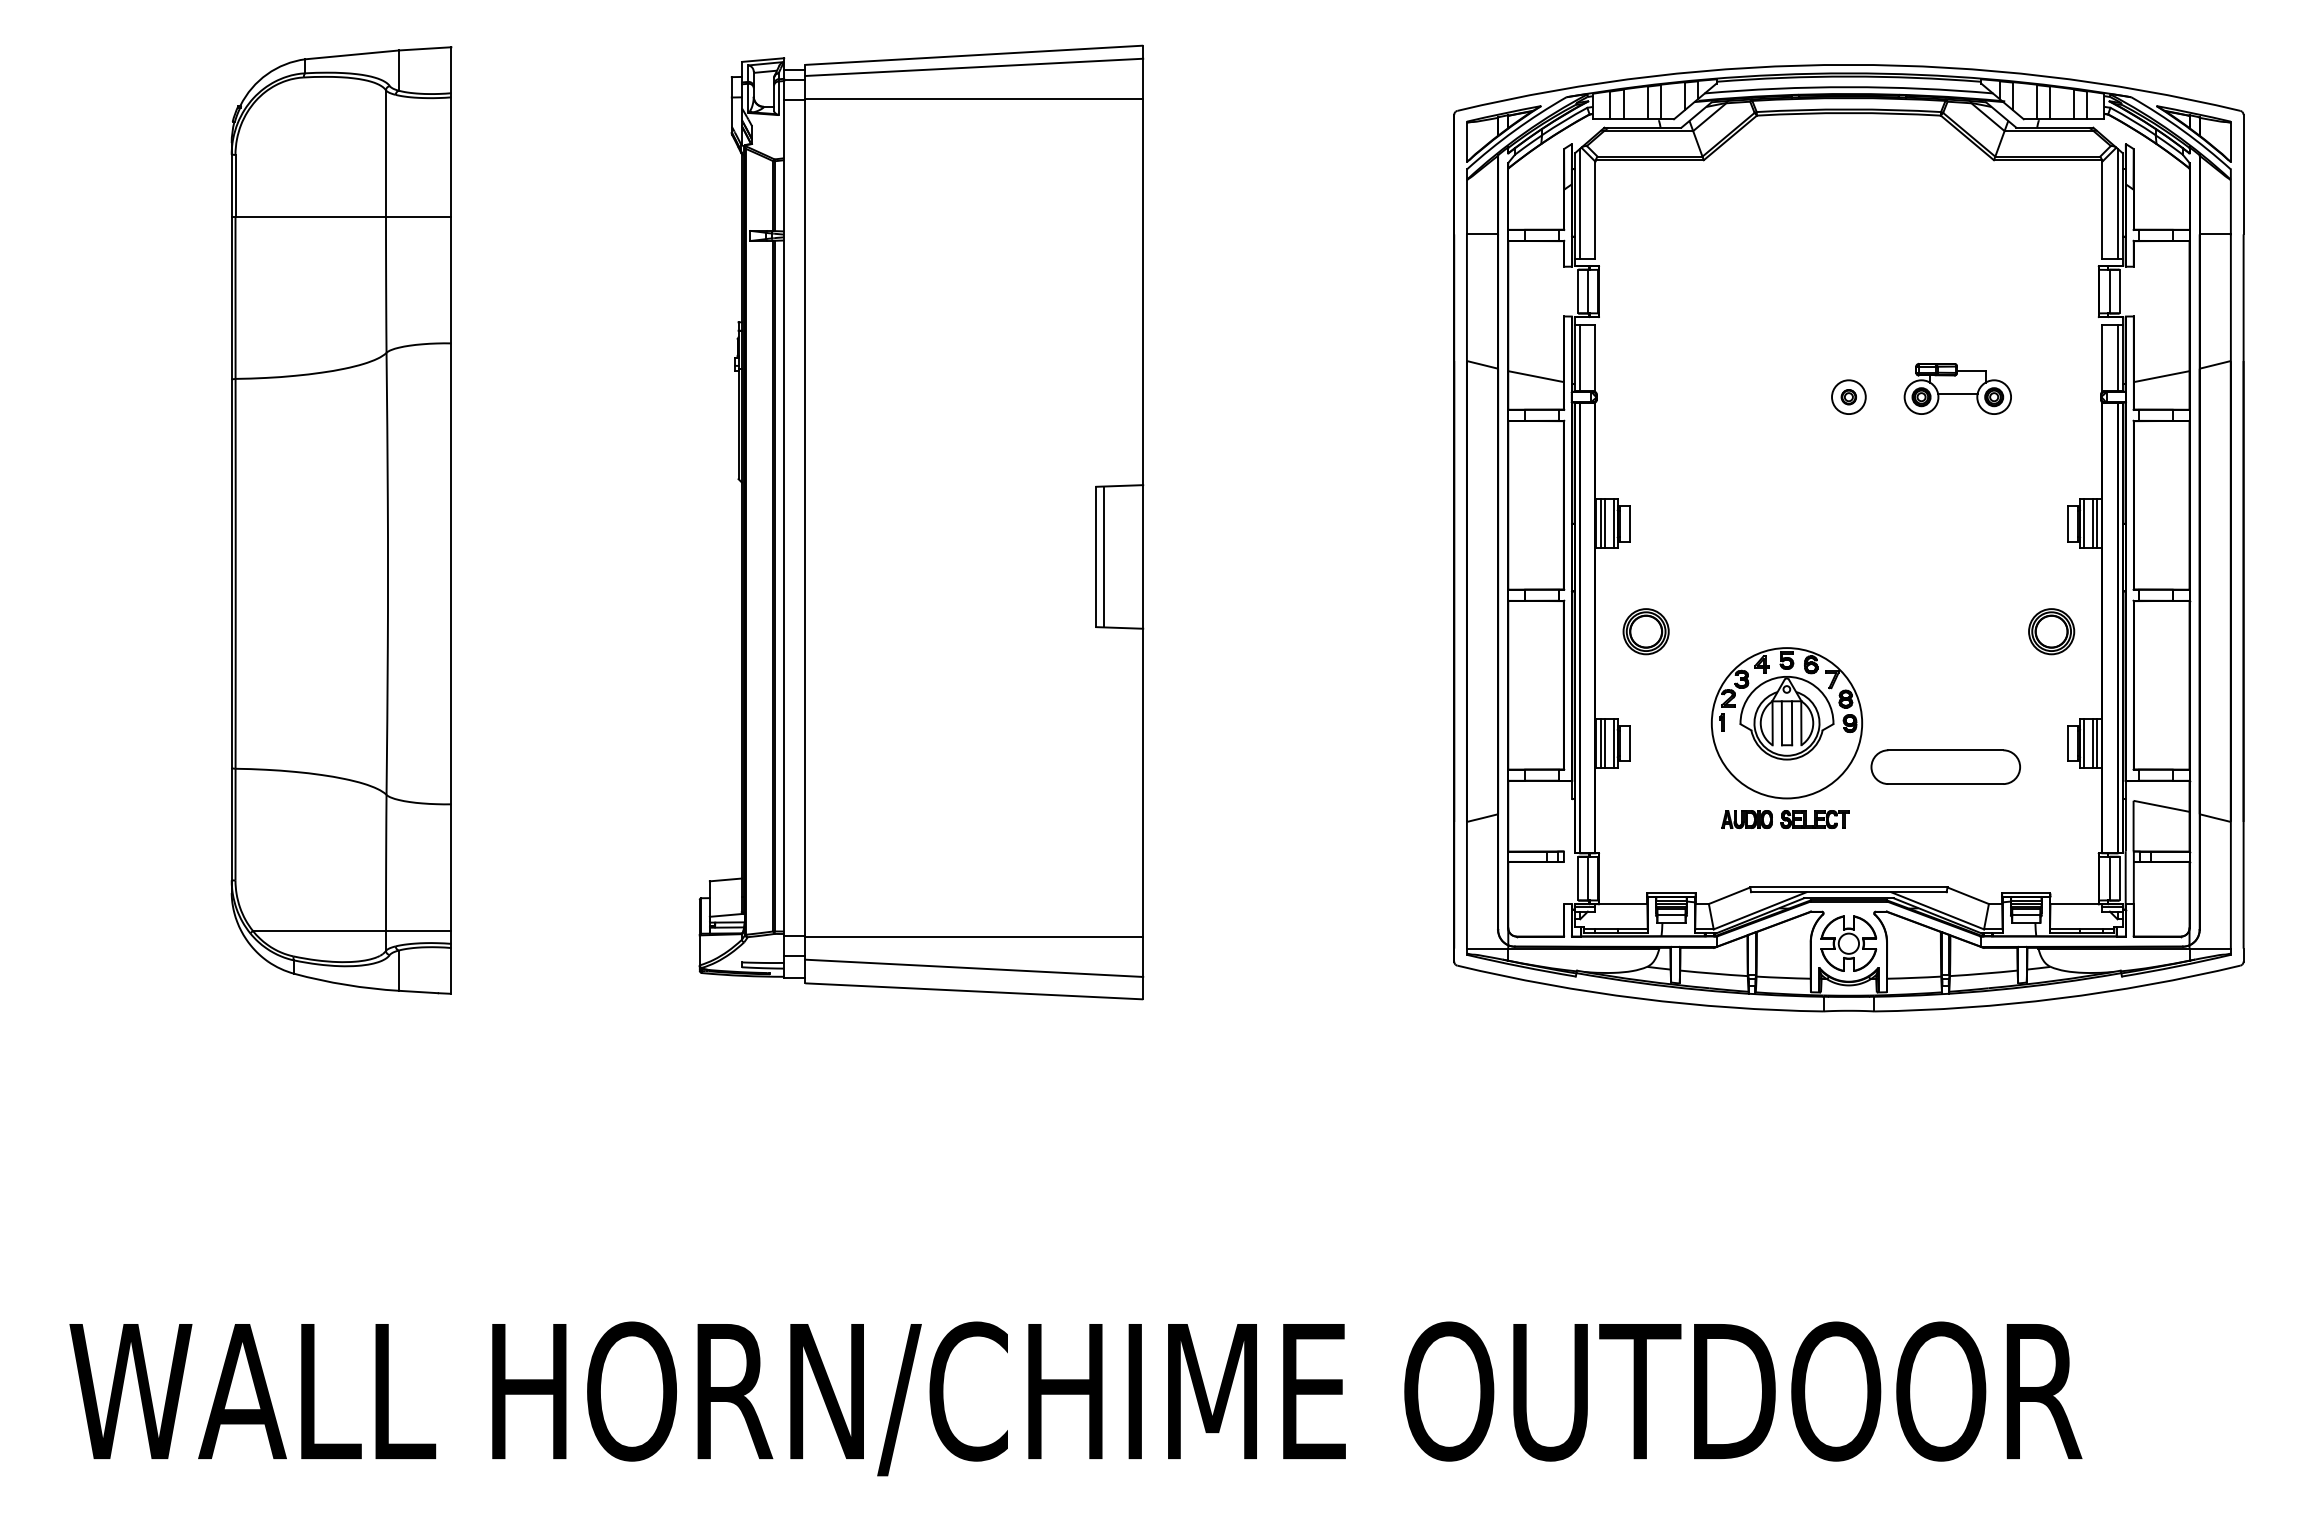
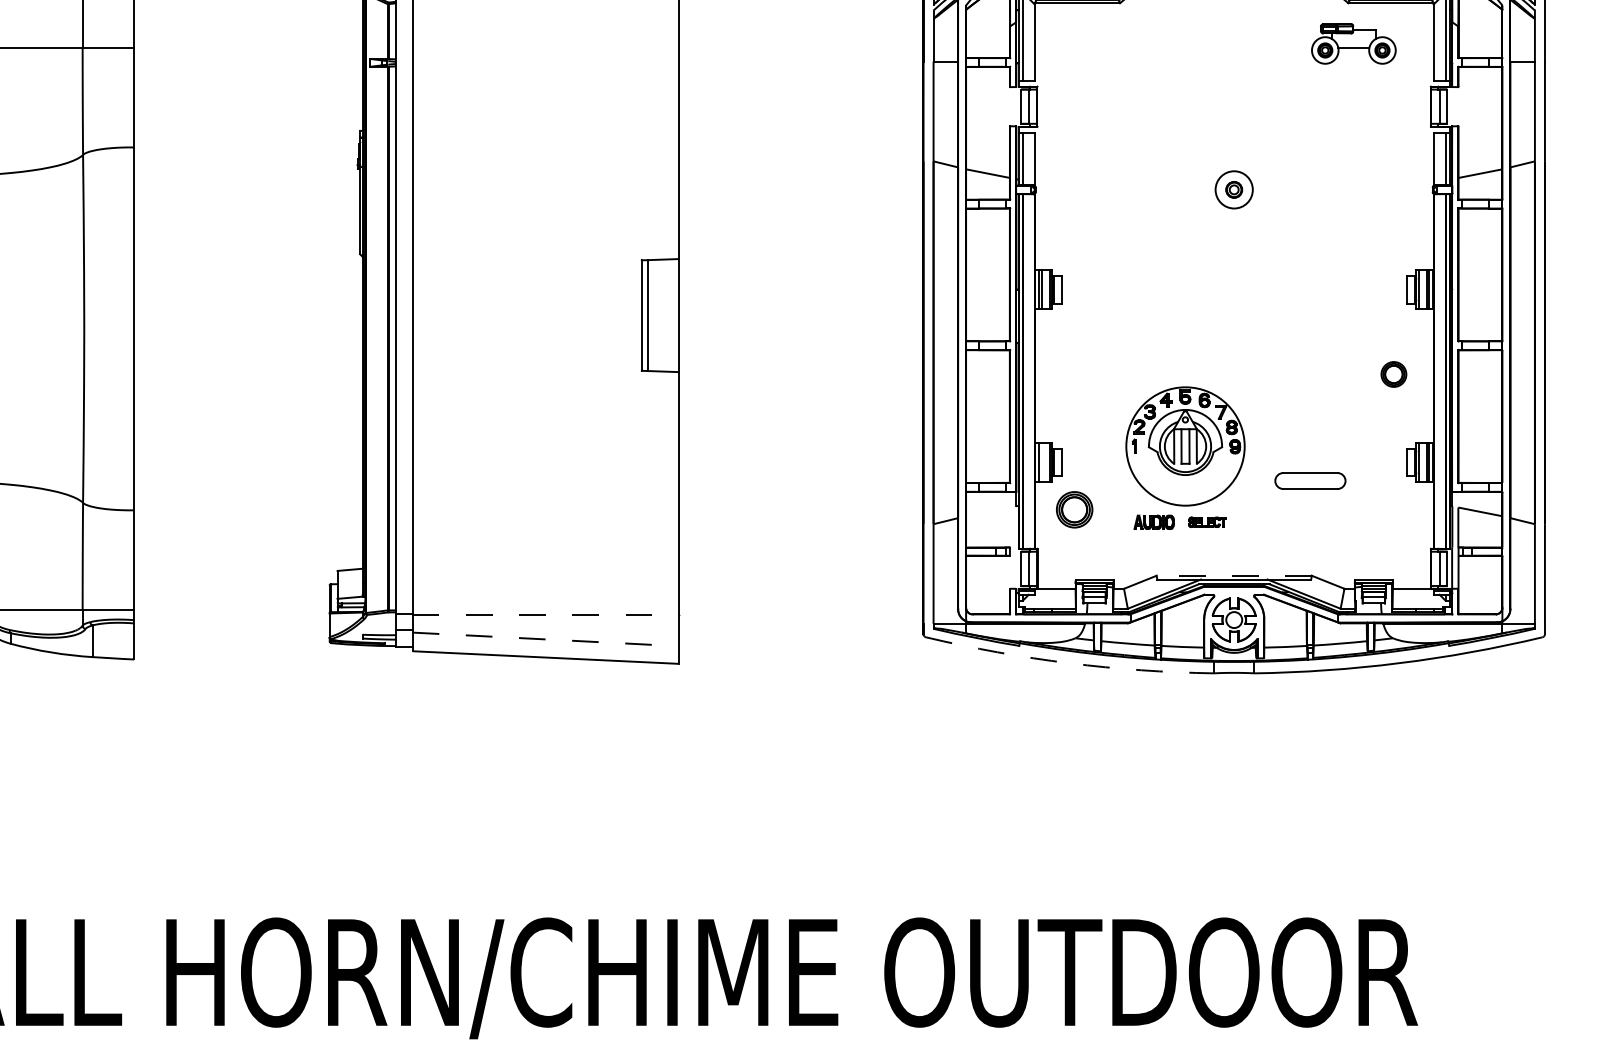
part: (1957, 388) -> (1353, 43), moved
part: (1848, 396) -> (1233, 189), size x1.4
part: (1645, 631) -> (1074, 509), moved
part: (2051, 631) -> (1393, 374), size x0.7
line: (1604, 743) -> (1041, 462), removed
part: (1945, 766) -> (1310, 480), size x0.6
part: (1814, 819) -> (1207, 522), size x0.7
line: (1848, 887) -> (1233, 575), solid -> dashed
line: (974, 936) -> (545, 614), solid -> dashed
line: (974, 968) -> (545, 639), solid -> dashed
arc: (1639, 998) -> (1069, 663), solid -> dashed

